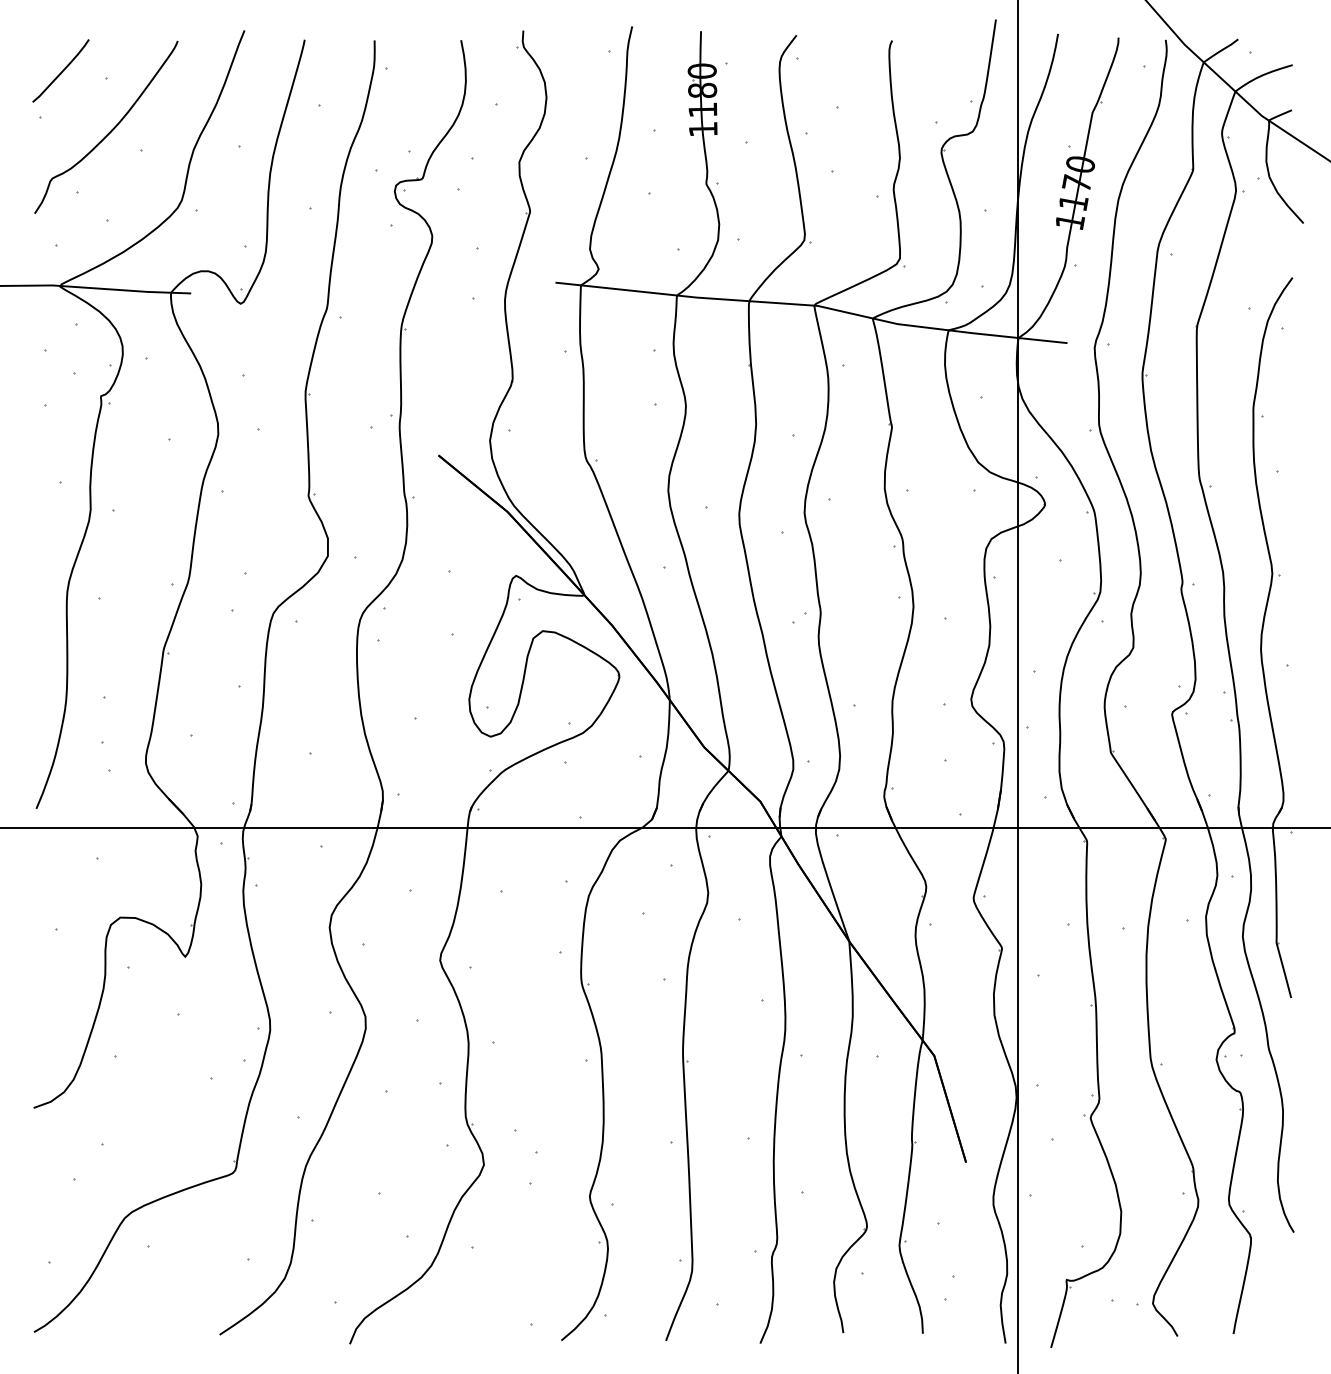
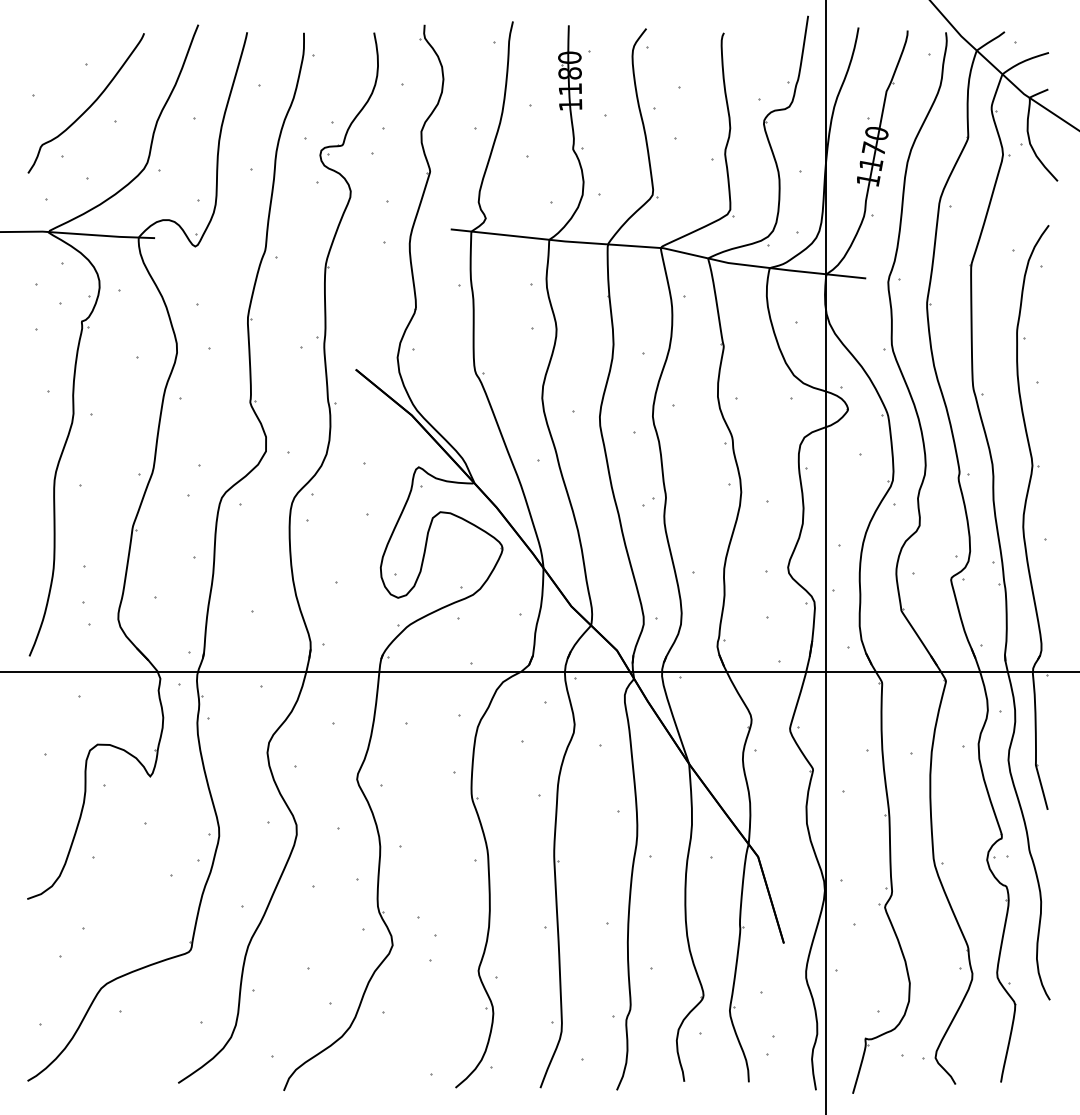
curve: (61, 71) -> (49, 58), removed

